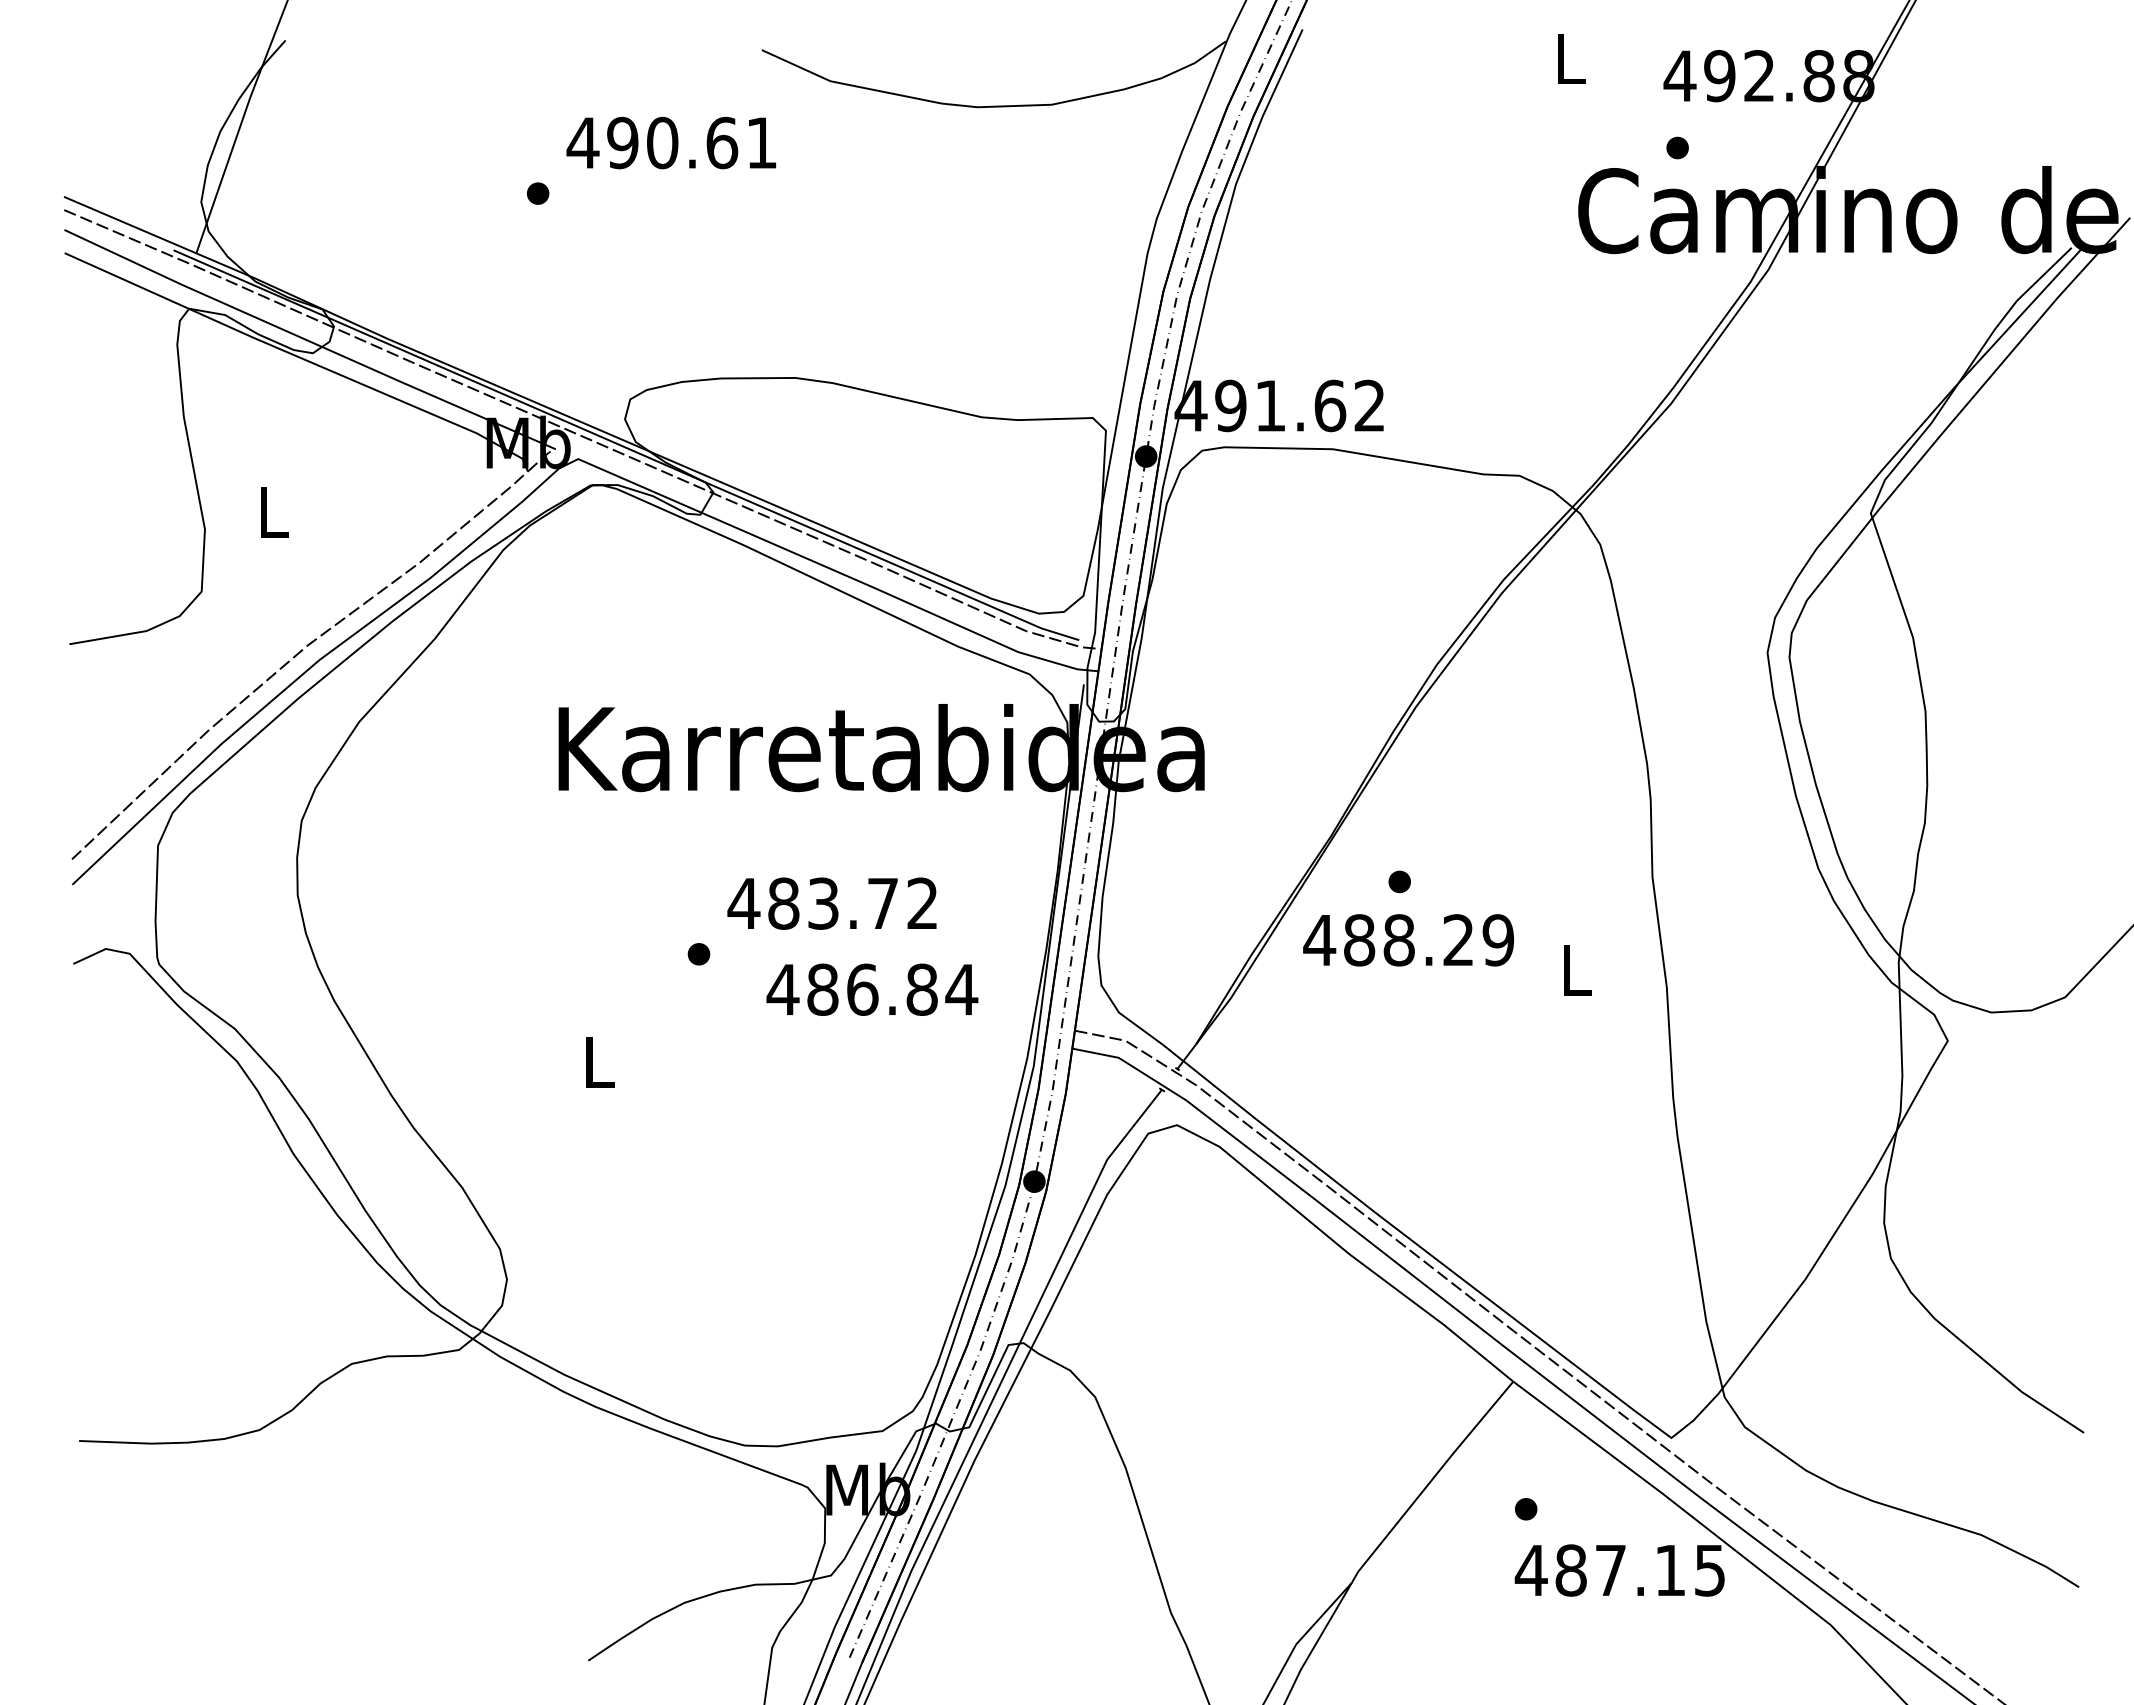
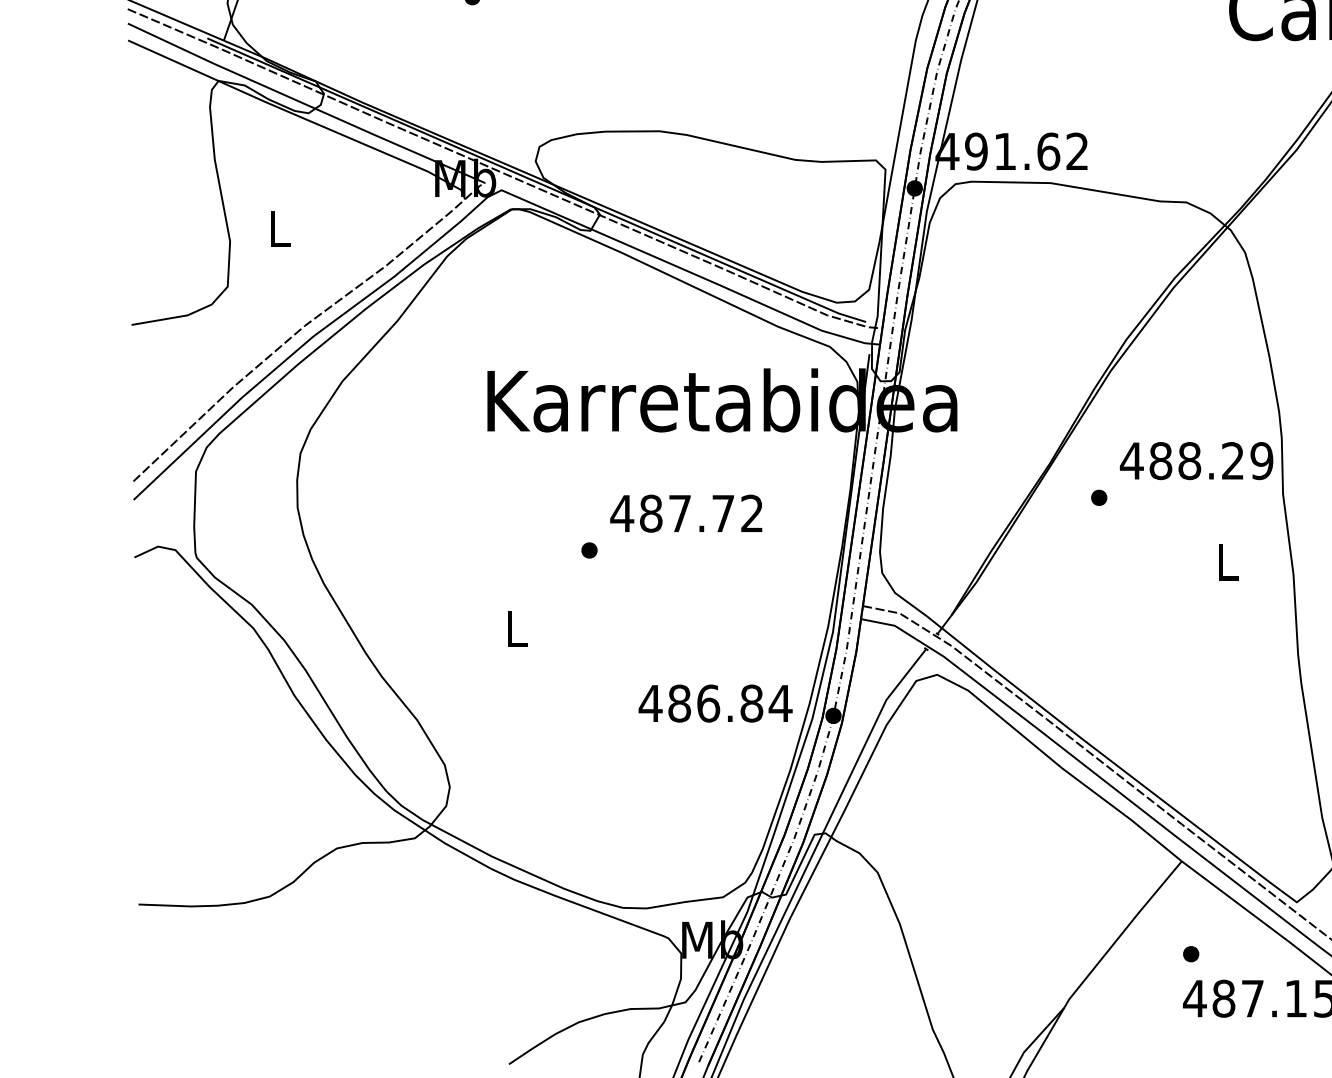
text: (823, 903) -> (680, 513), 483.72 -> 487.72
text: (1408, 940) -> (1196, 461), moved
text: (872, 989) -> (715, 703), moved

